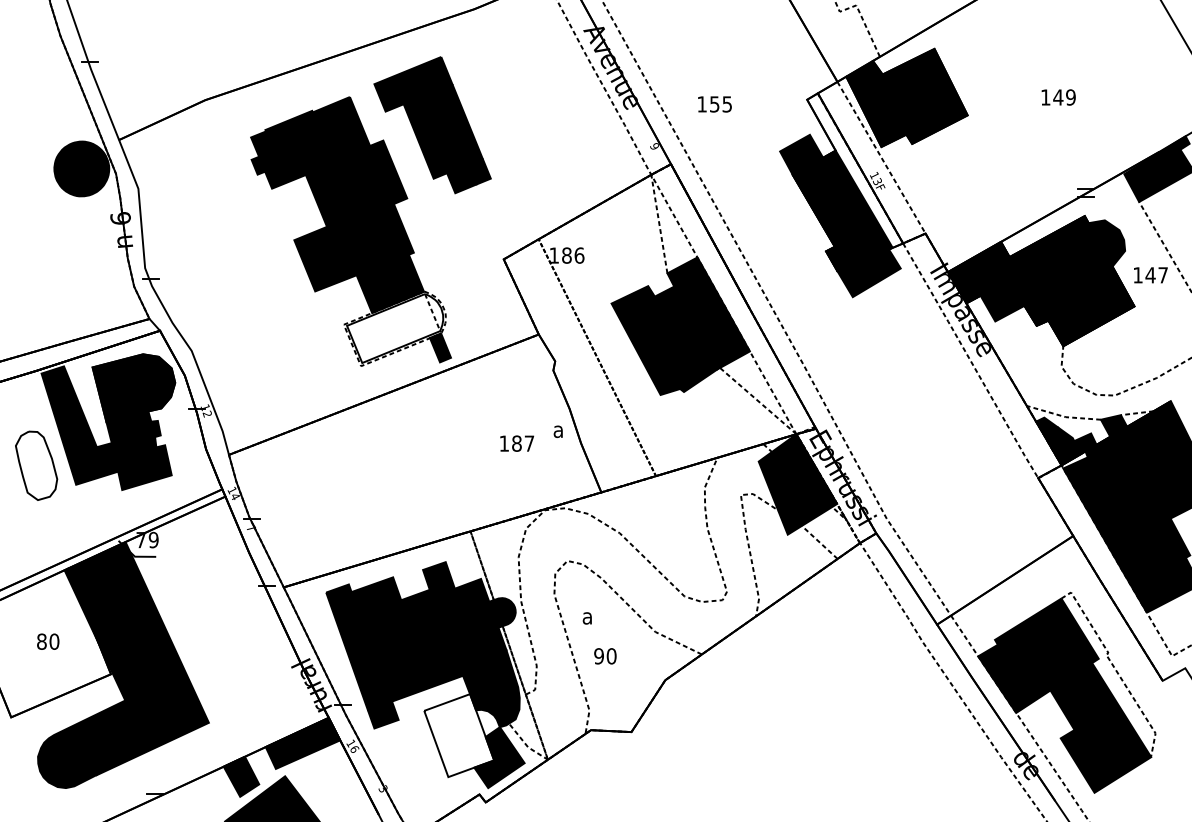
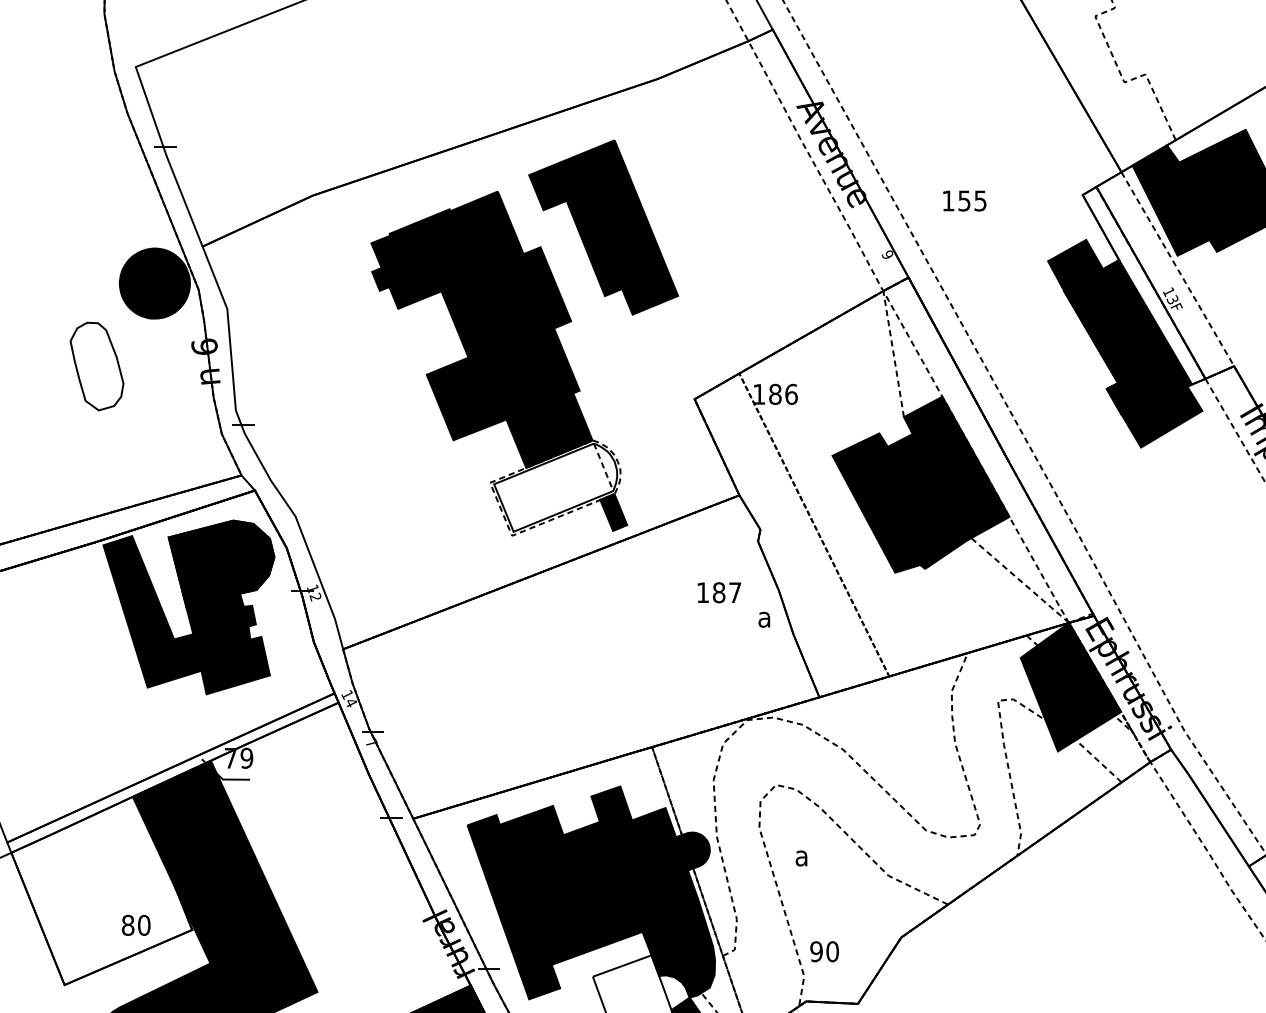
text: (517, 443) -> (719, 592), moved
part: (36, 465) -> (96, 366), moved
text: (48, 641) -> (136, 925), moved
text: (605, 656) -> (824, 951), moved

